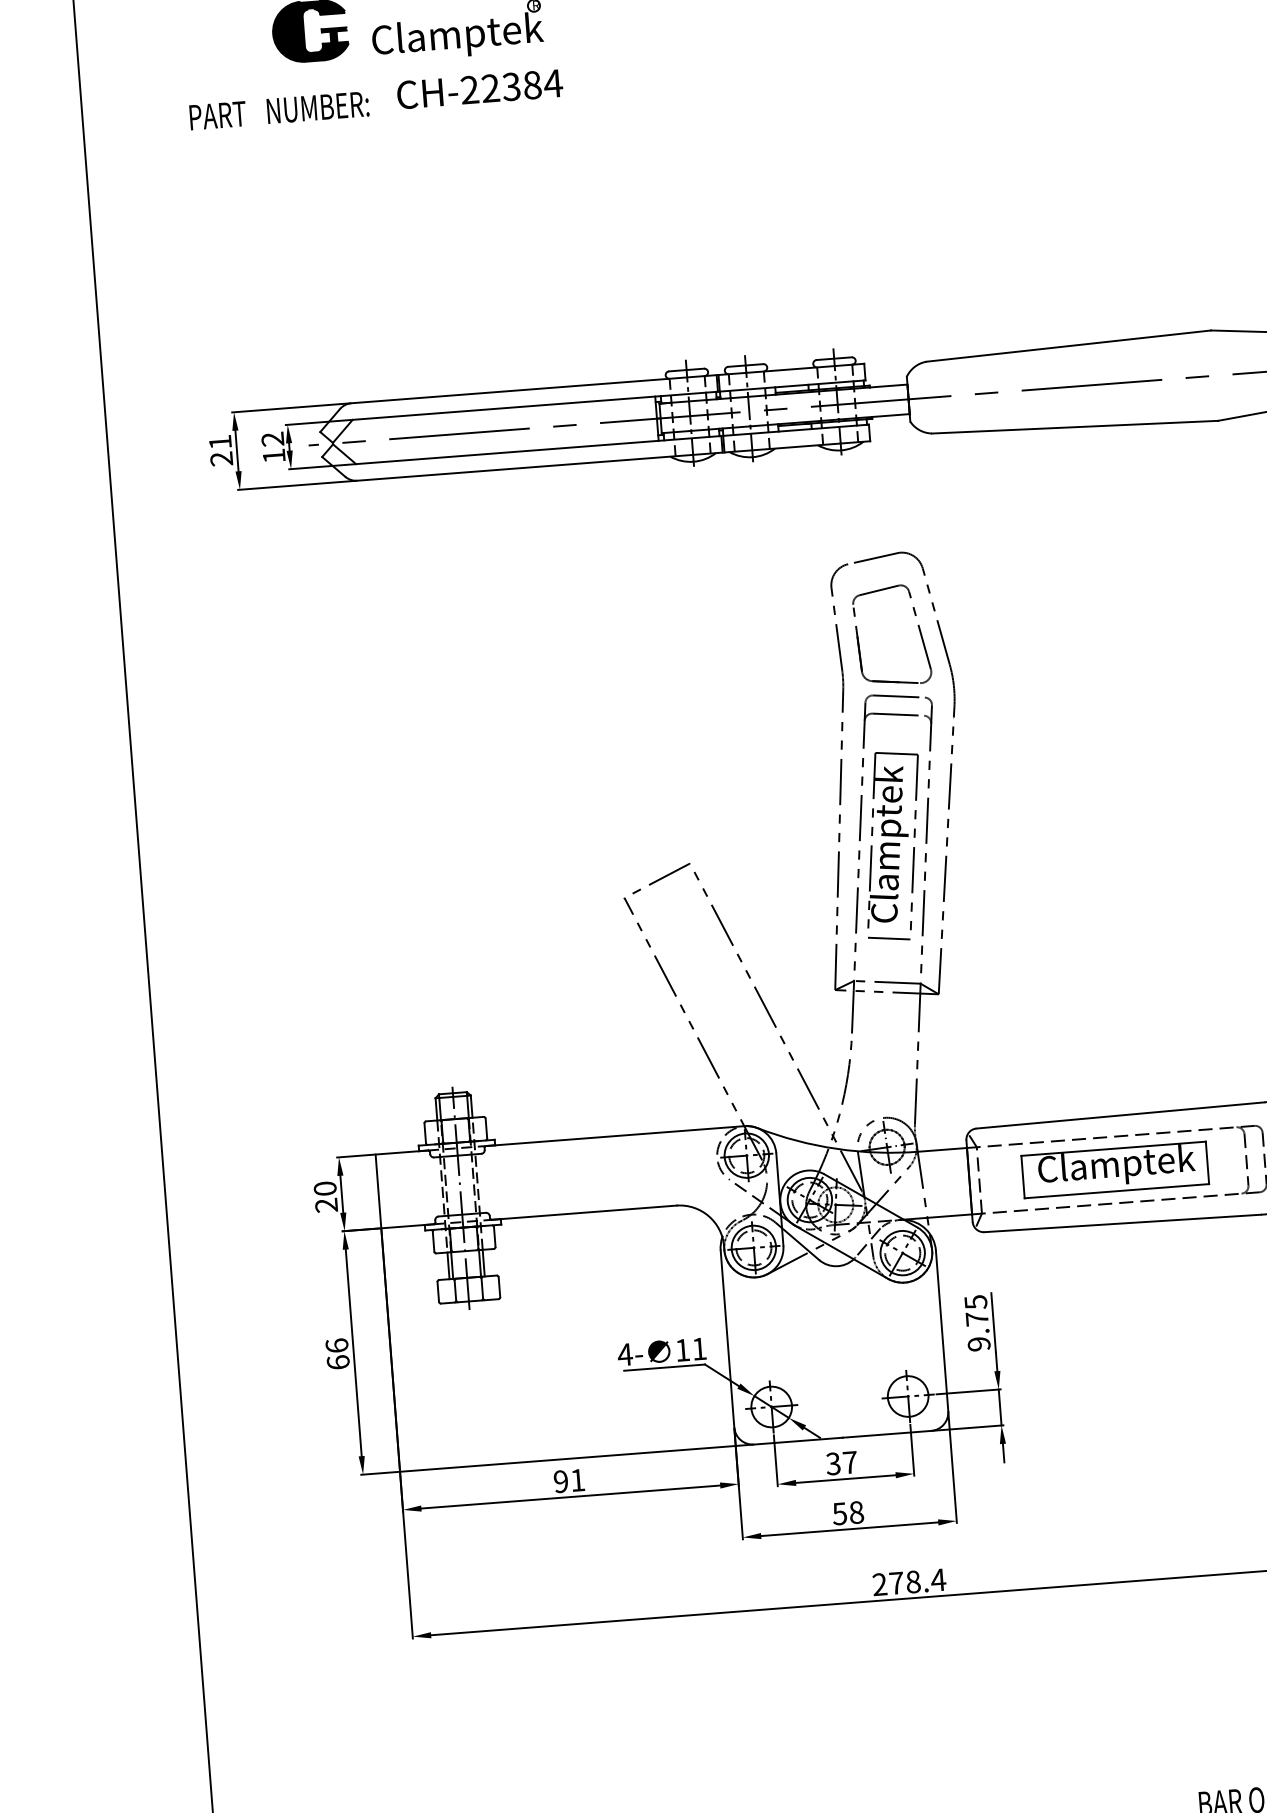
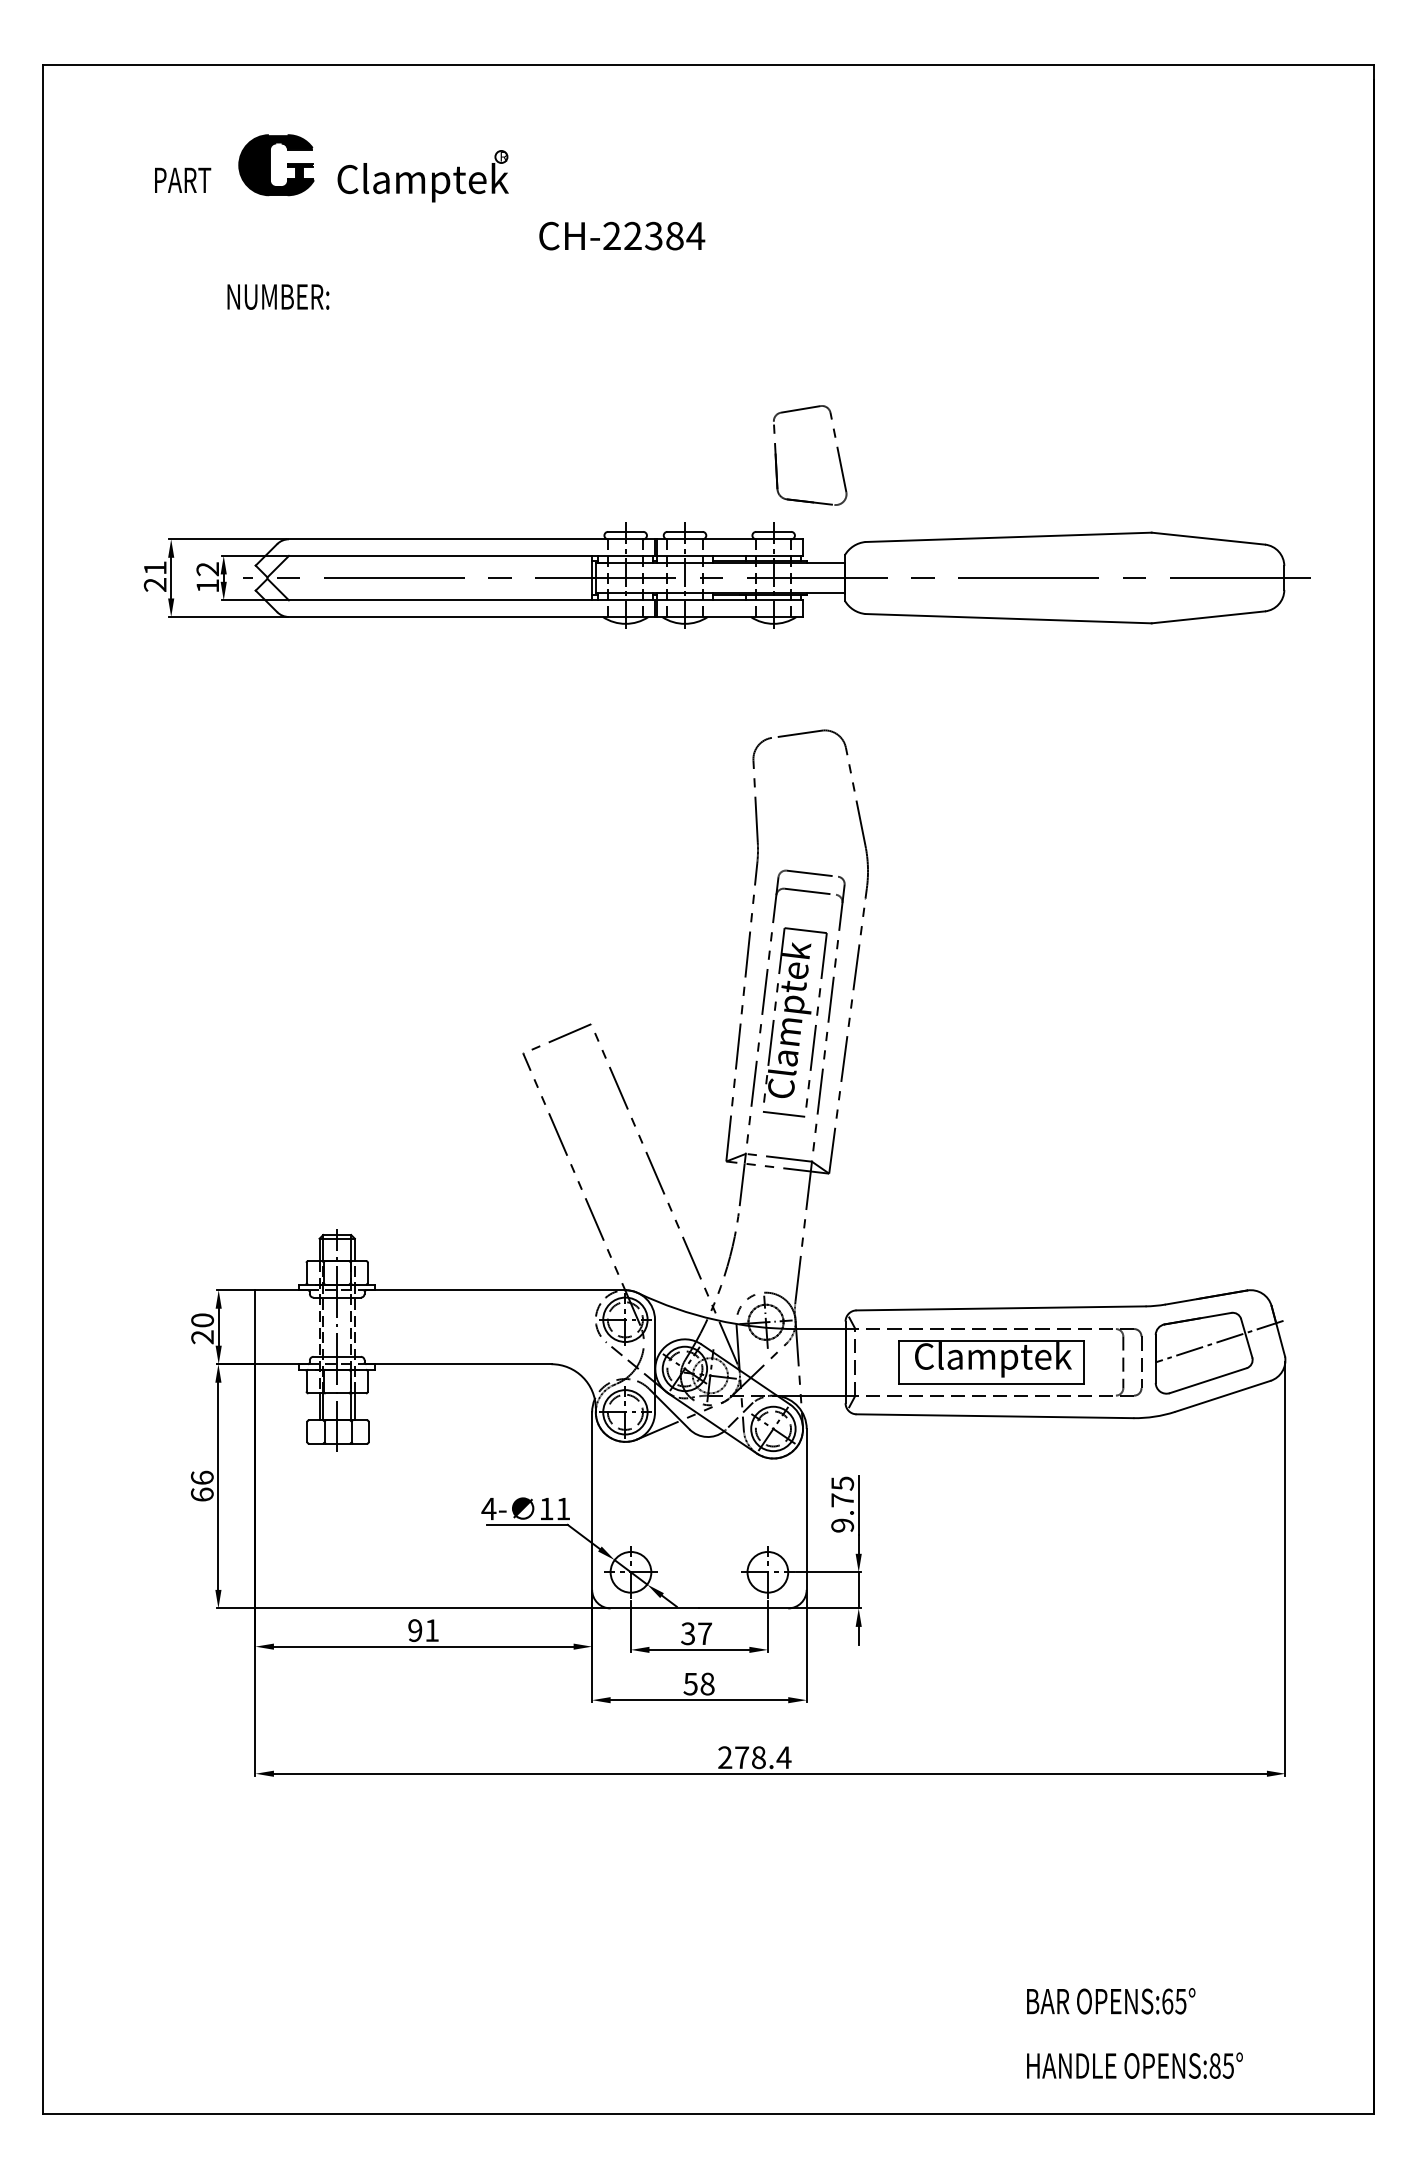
text: (480, 88) -> (622, 235), moved
text: (318, 107) -> (278, 296), moved
text: (218, 114) -> (183, 179), moved
part: (917, 627) -> (836, 449), moved

